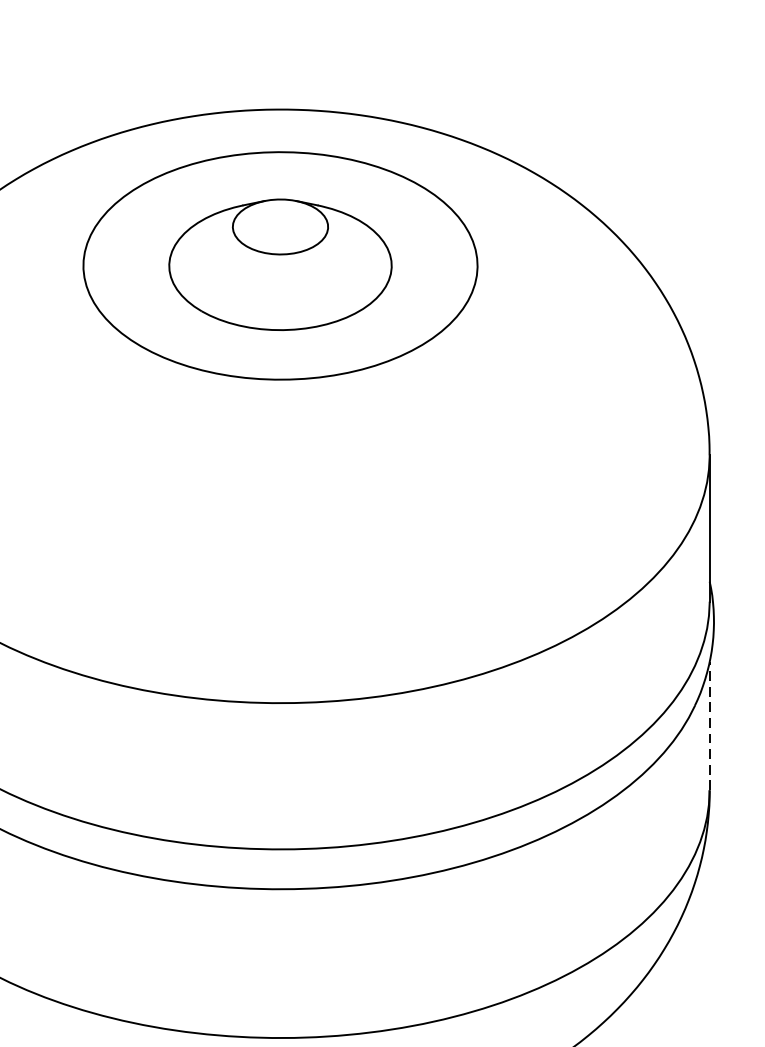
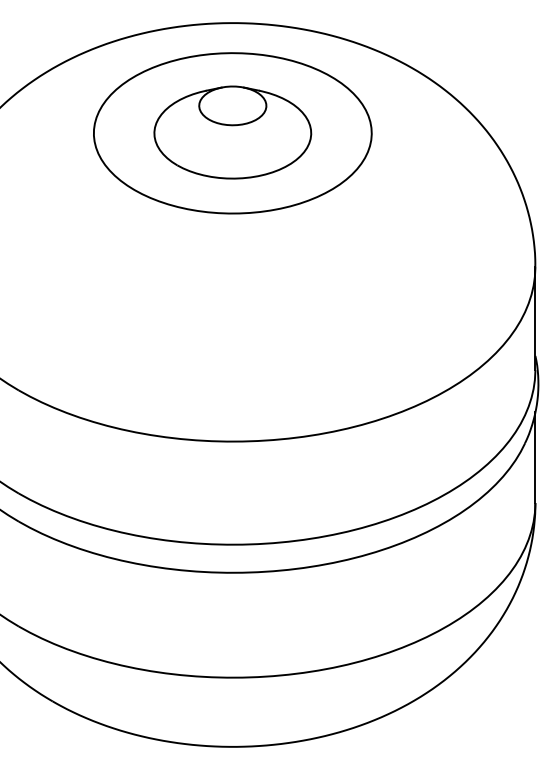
line: (709, 725) -> (535, 457), dashed -> solid

